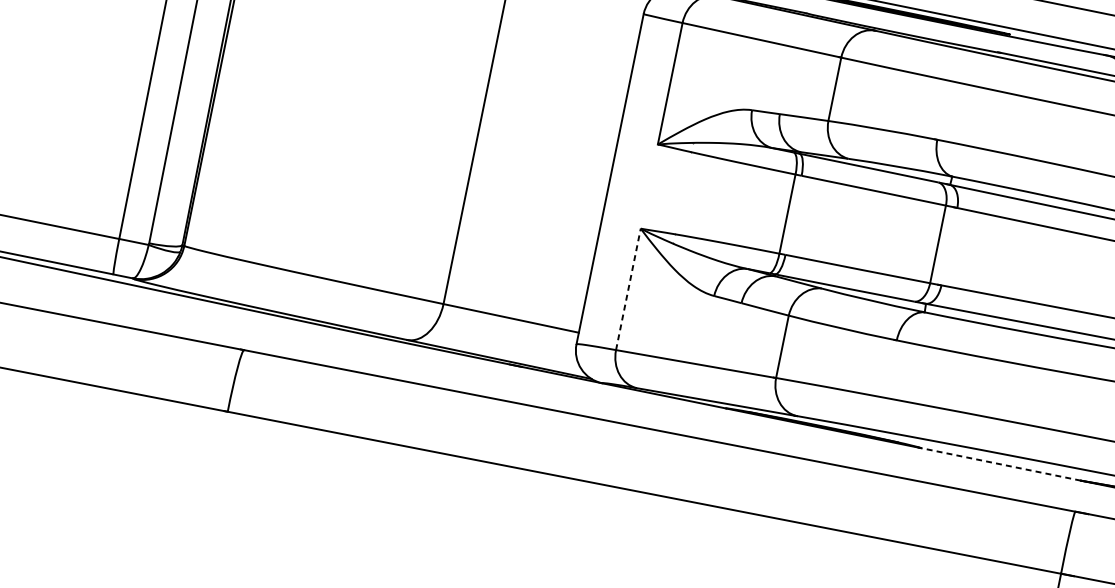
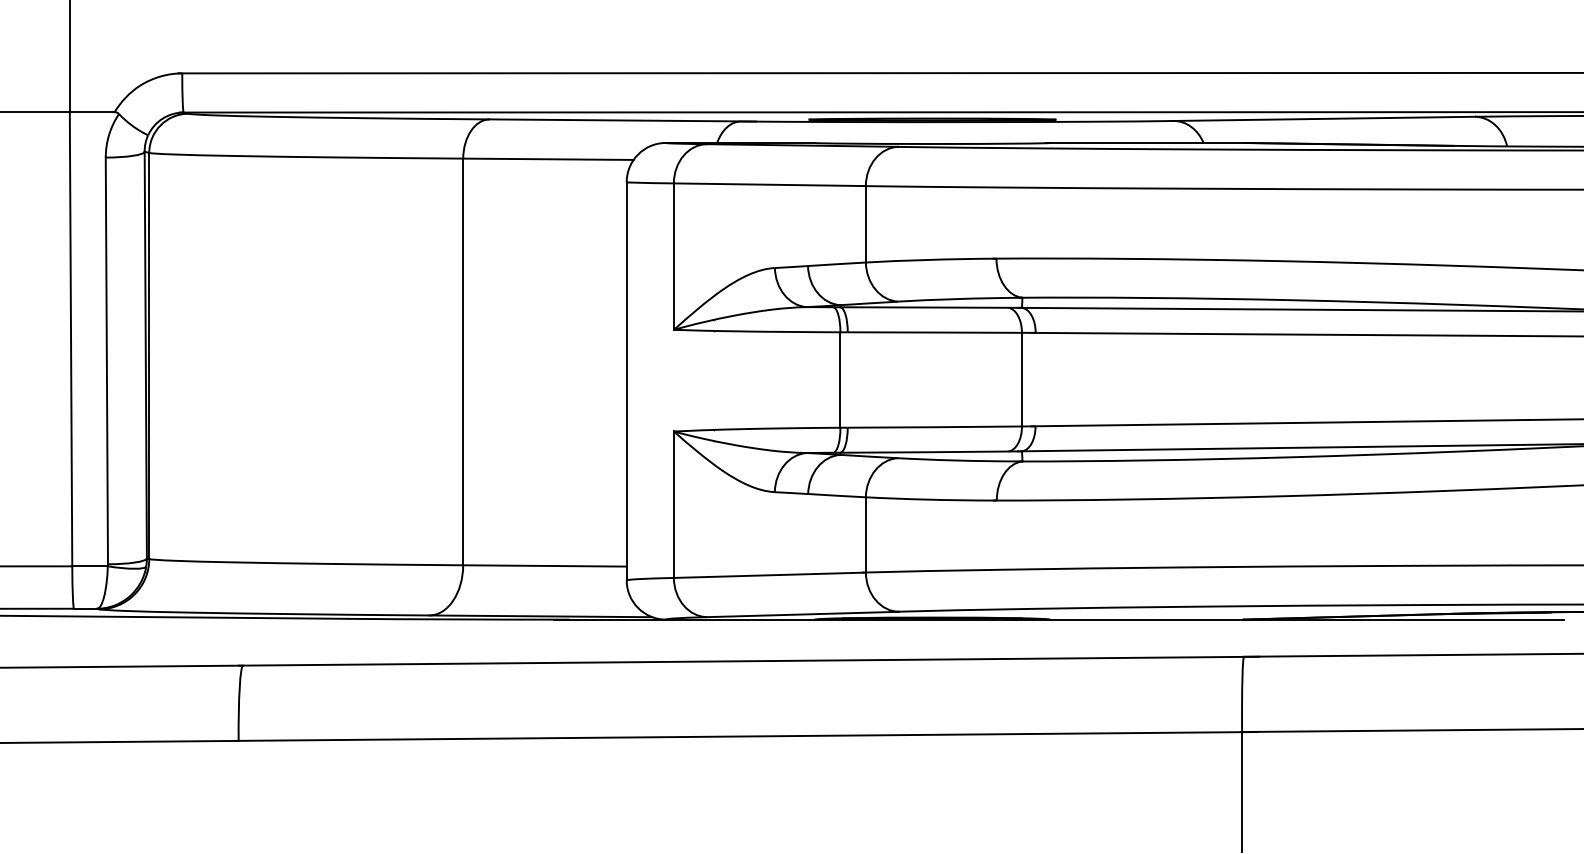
line: (628, 289) -> (673, 504), dashed -> solid
line: (999, 463) -> (1144, 619), dashed -> solid

